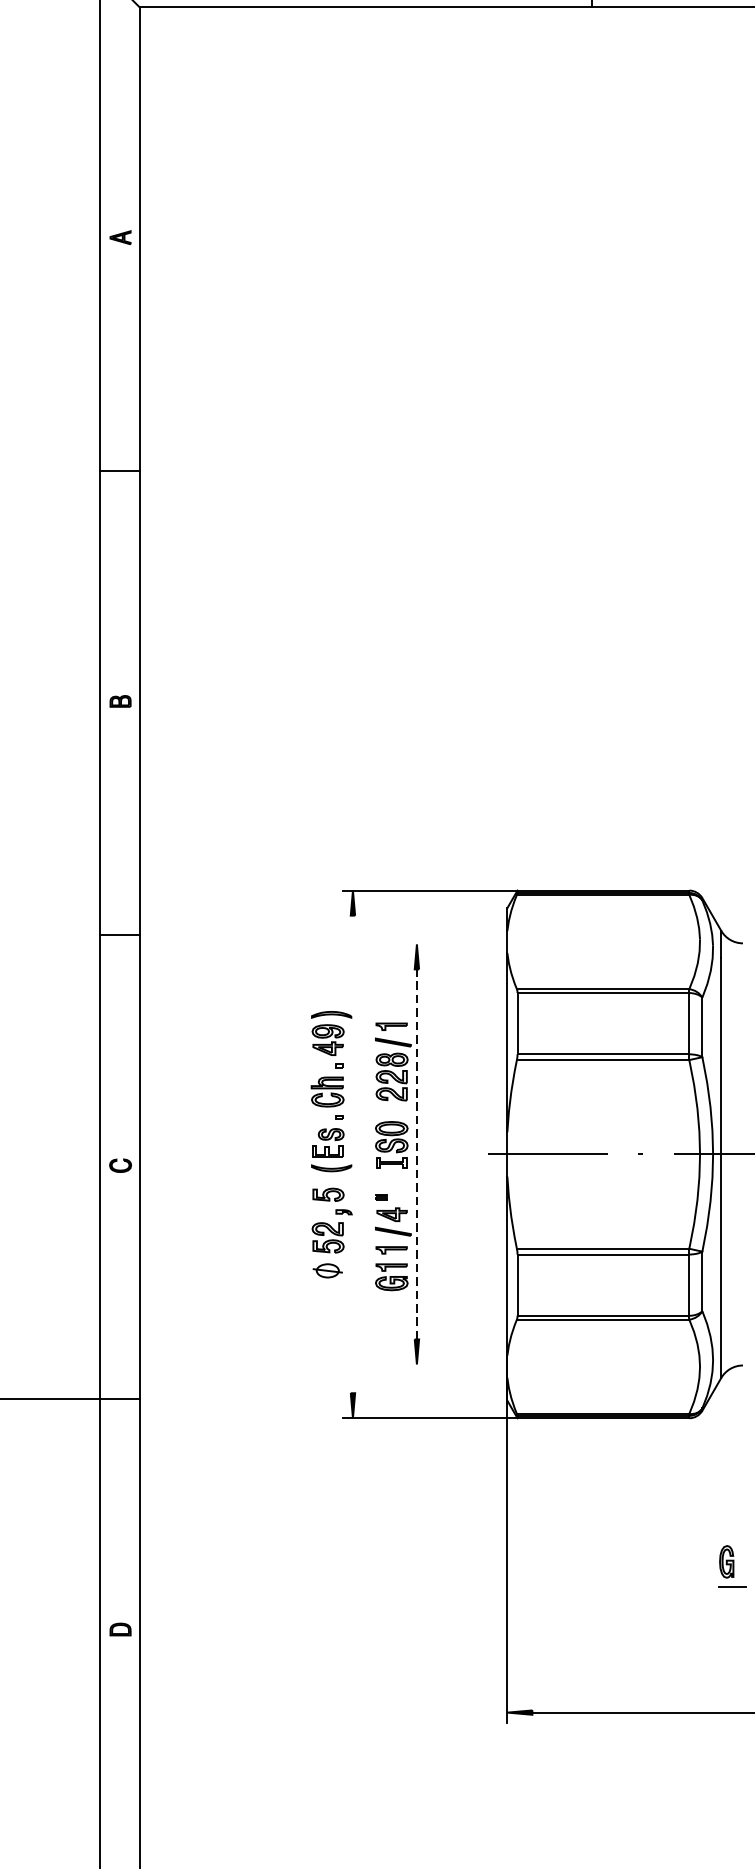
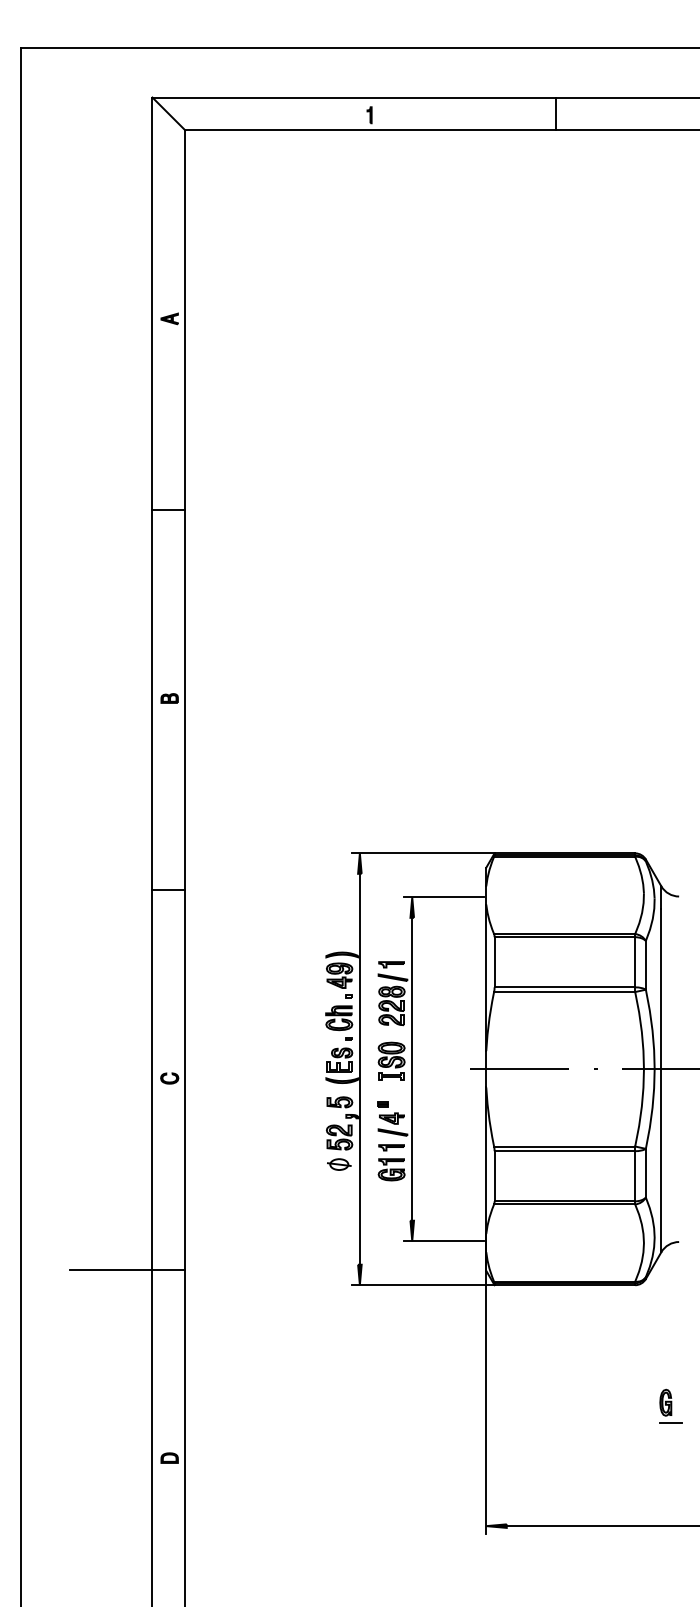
line: (456, 944) -> (444, 897), added
line: (352, 1153) -> (359, 1068), added
line: (417, 1153) -> (412, 1068), dashed -> solid
line: (456, 1364) -> (444, 1241), added

